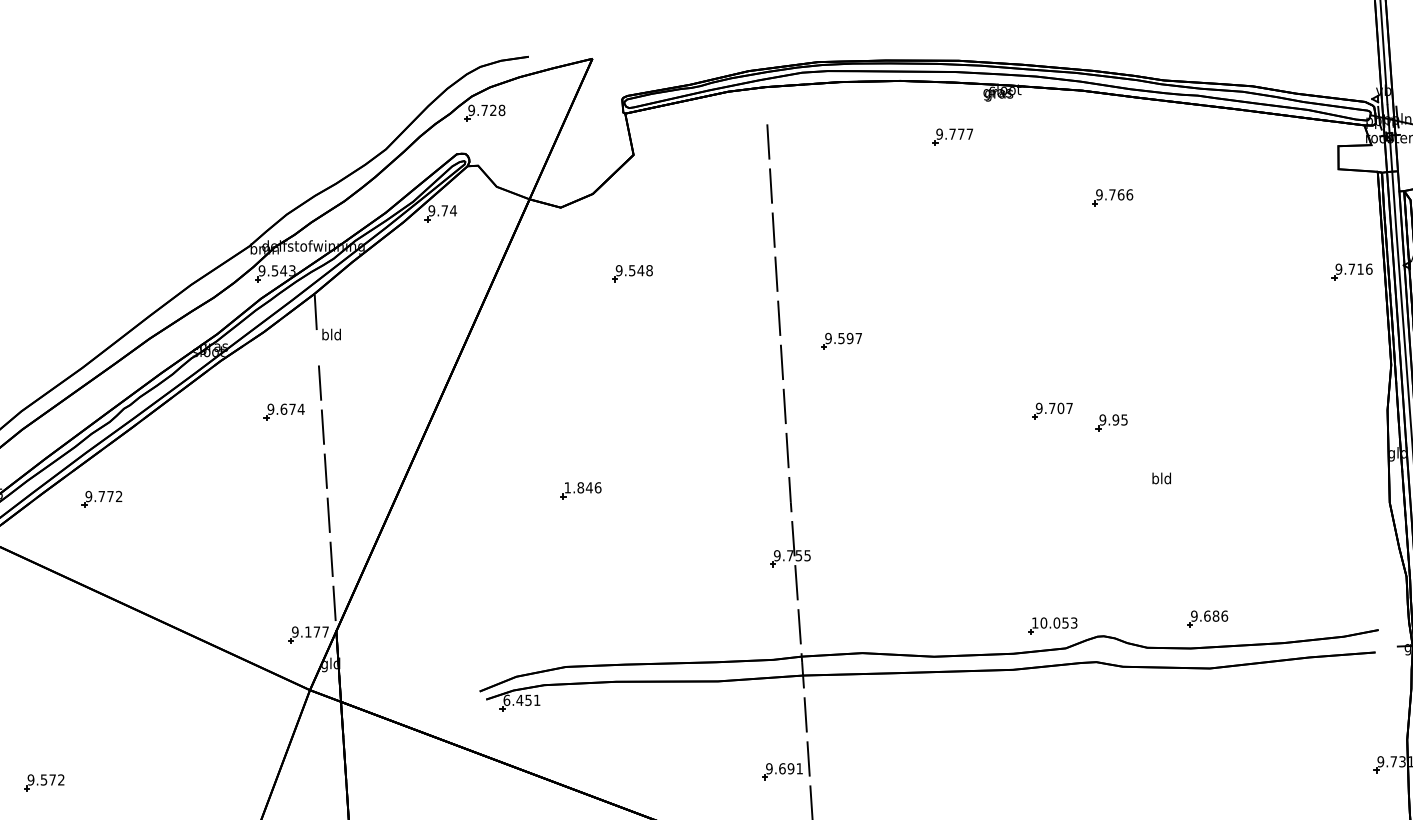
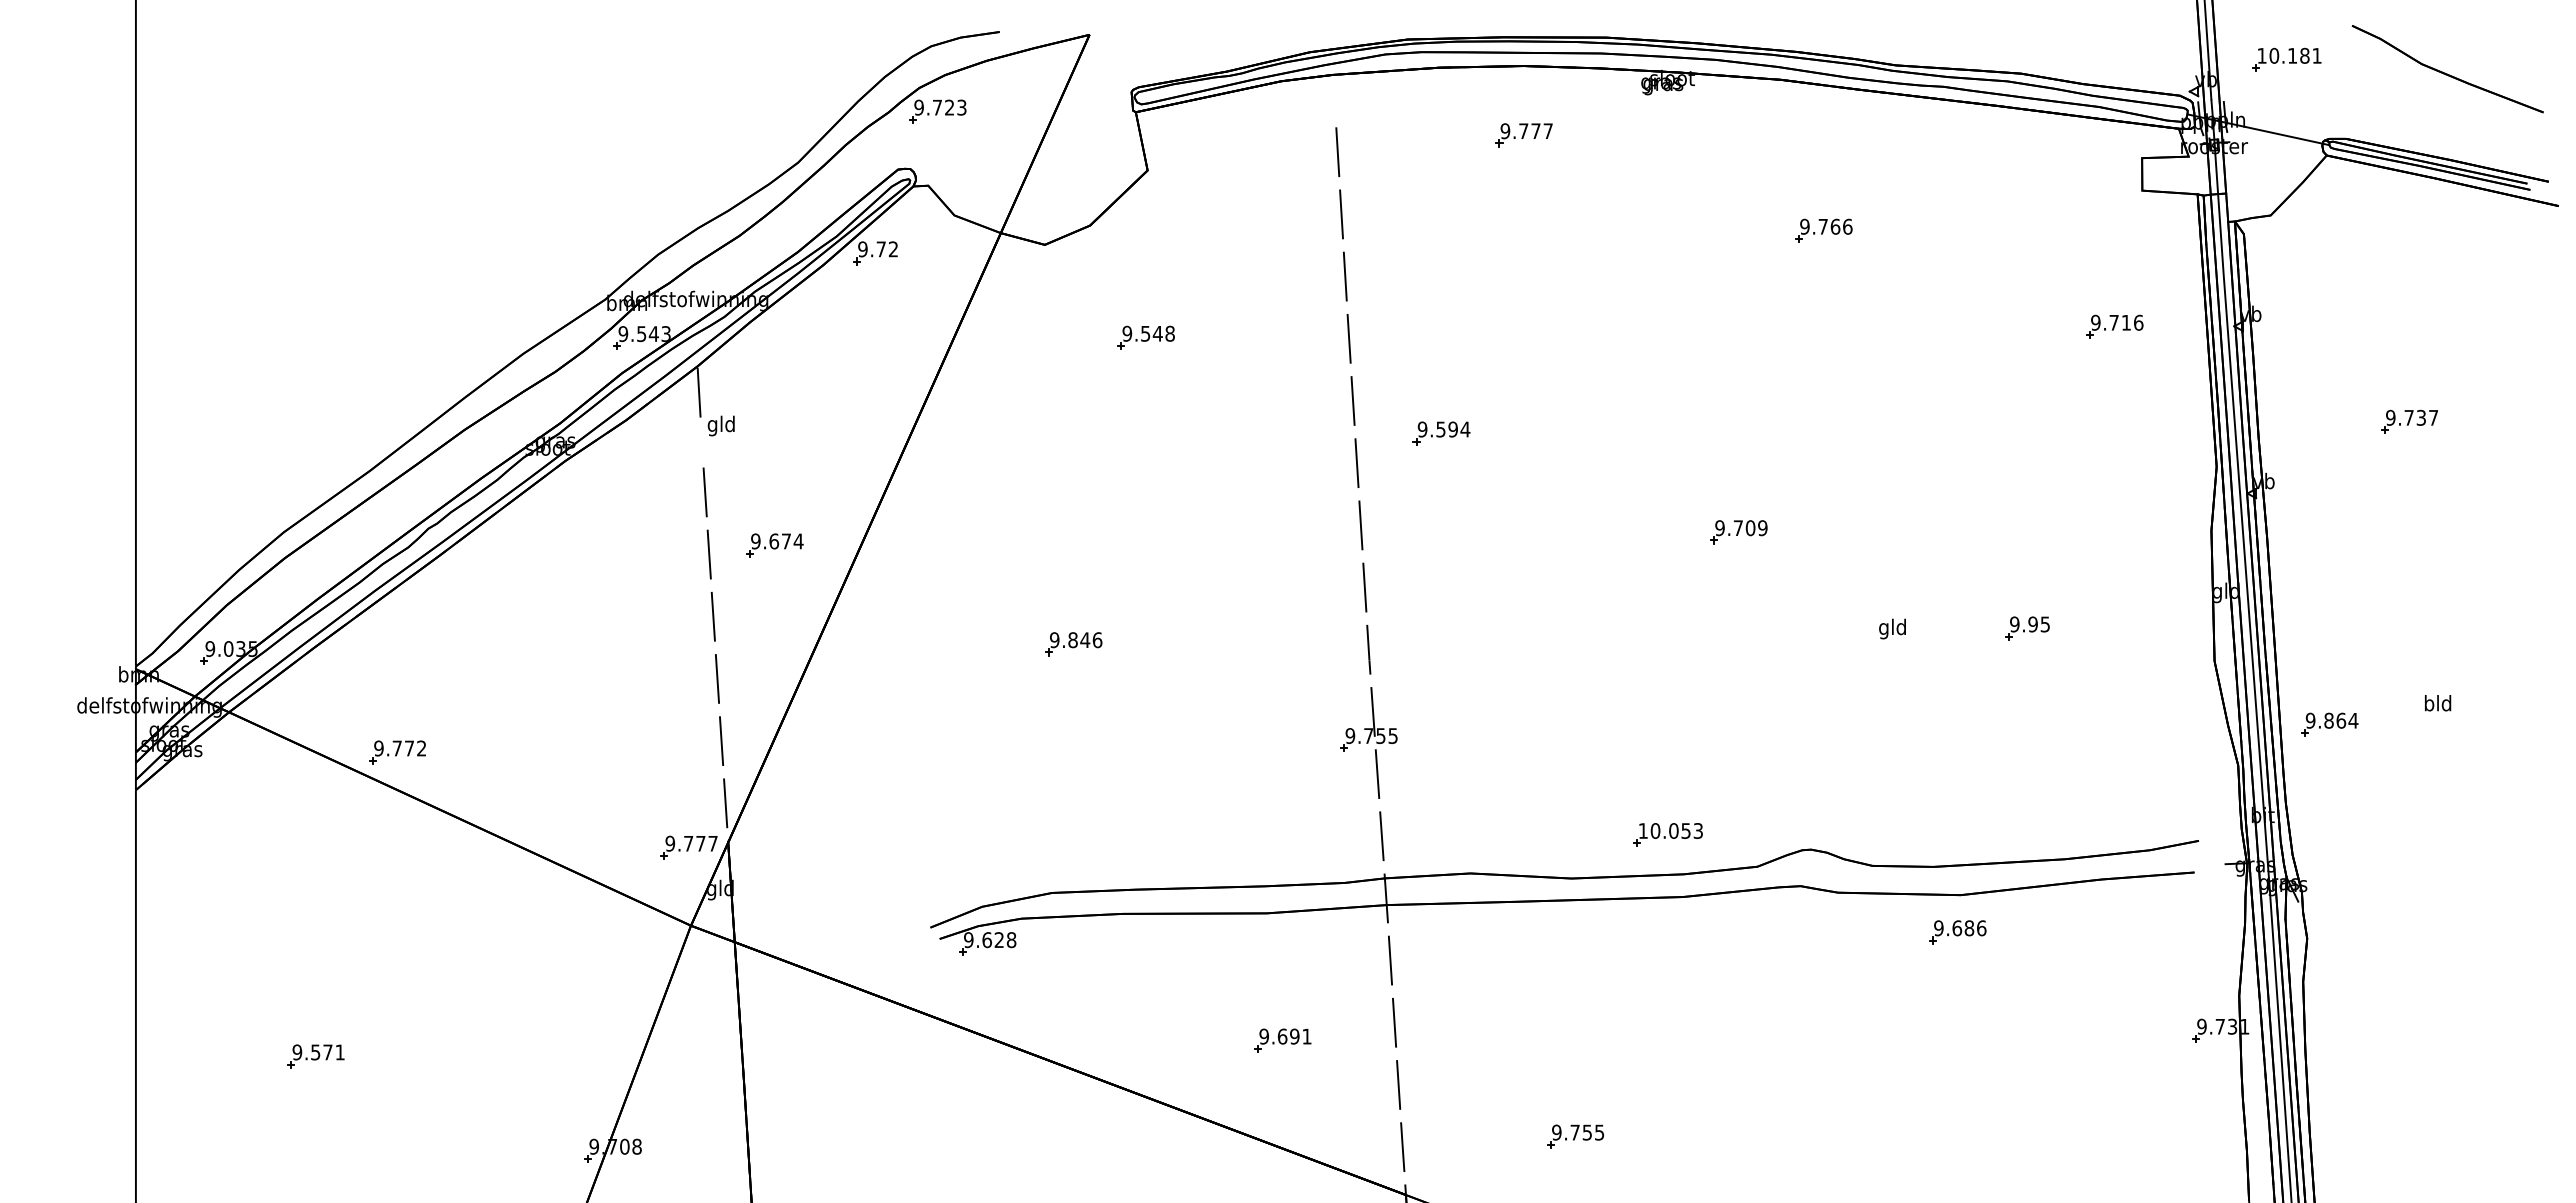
text: (501, 110) -> (961, 107), 9.728 -> 9.723
part: (952, 137) -> (1523, 135), moved
text: (453, 210) -> (893, 249), 9.74 -> 9.72
part: (1352, 271) -> (2114, 326), moved
text: (325, 335) -> (712, 425), bld -> gld
text: (858, 338) -> (1465, 429), 9.597 -> 9.594
text: (1069, 408) -> (1762, 528), 9.707 -> 9.709
part: (284, 412) -> (774, 545), moved
part: (1111, 422) -> (2027, 628), moved
text: (1155, 479) -> (1884, 628), bld -> gld
text: (567, 488) -> (1054, 640), 1.846 -> 9.846
part: (102, 499) -> (397, 752), moved
part: (1207, 619) -> (1957, 932), moved
part: (1052, 625) -> (1667, 834), moved
text: (308, 631) -> (688, 843), 9.177 -> 9.777
text: (522, 700) -> (990, 940), 6.451 -> 9.628
part: (782, 771) -> (1282, 1040), moved
text: (60, 780) -> (339, 1052), 9.572 -> 9.571

